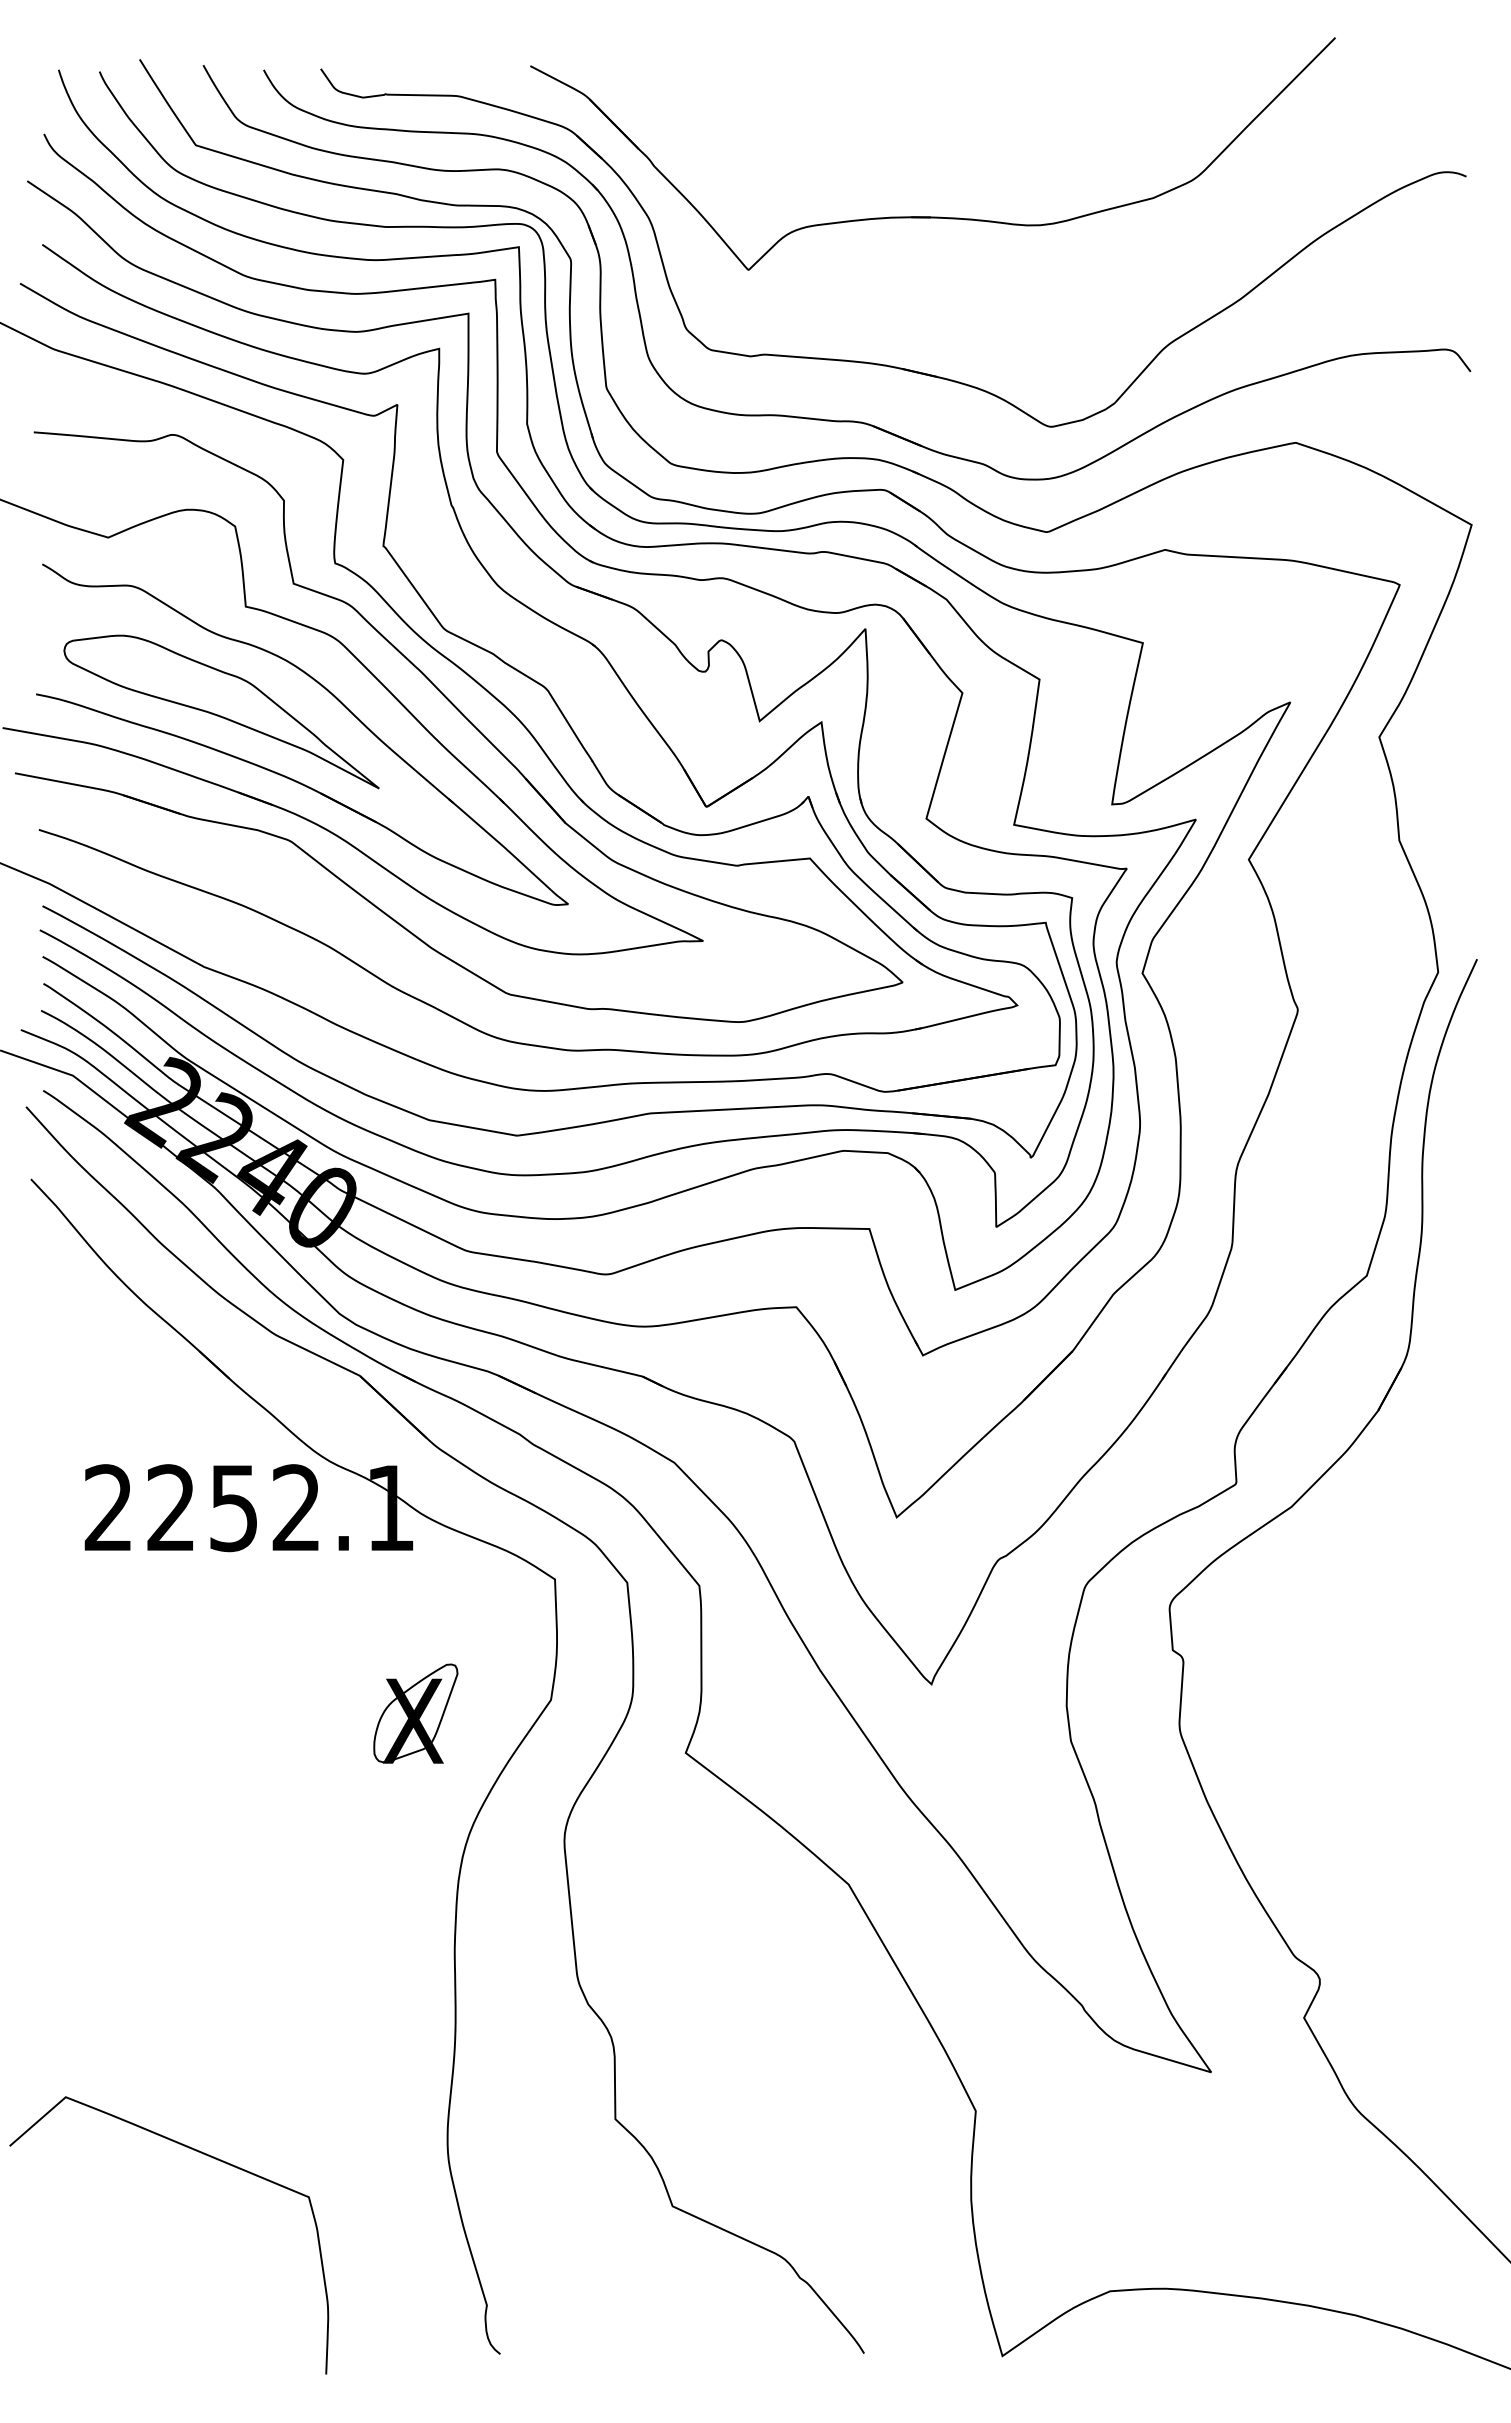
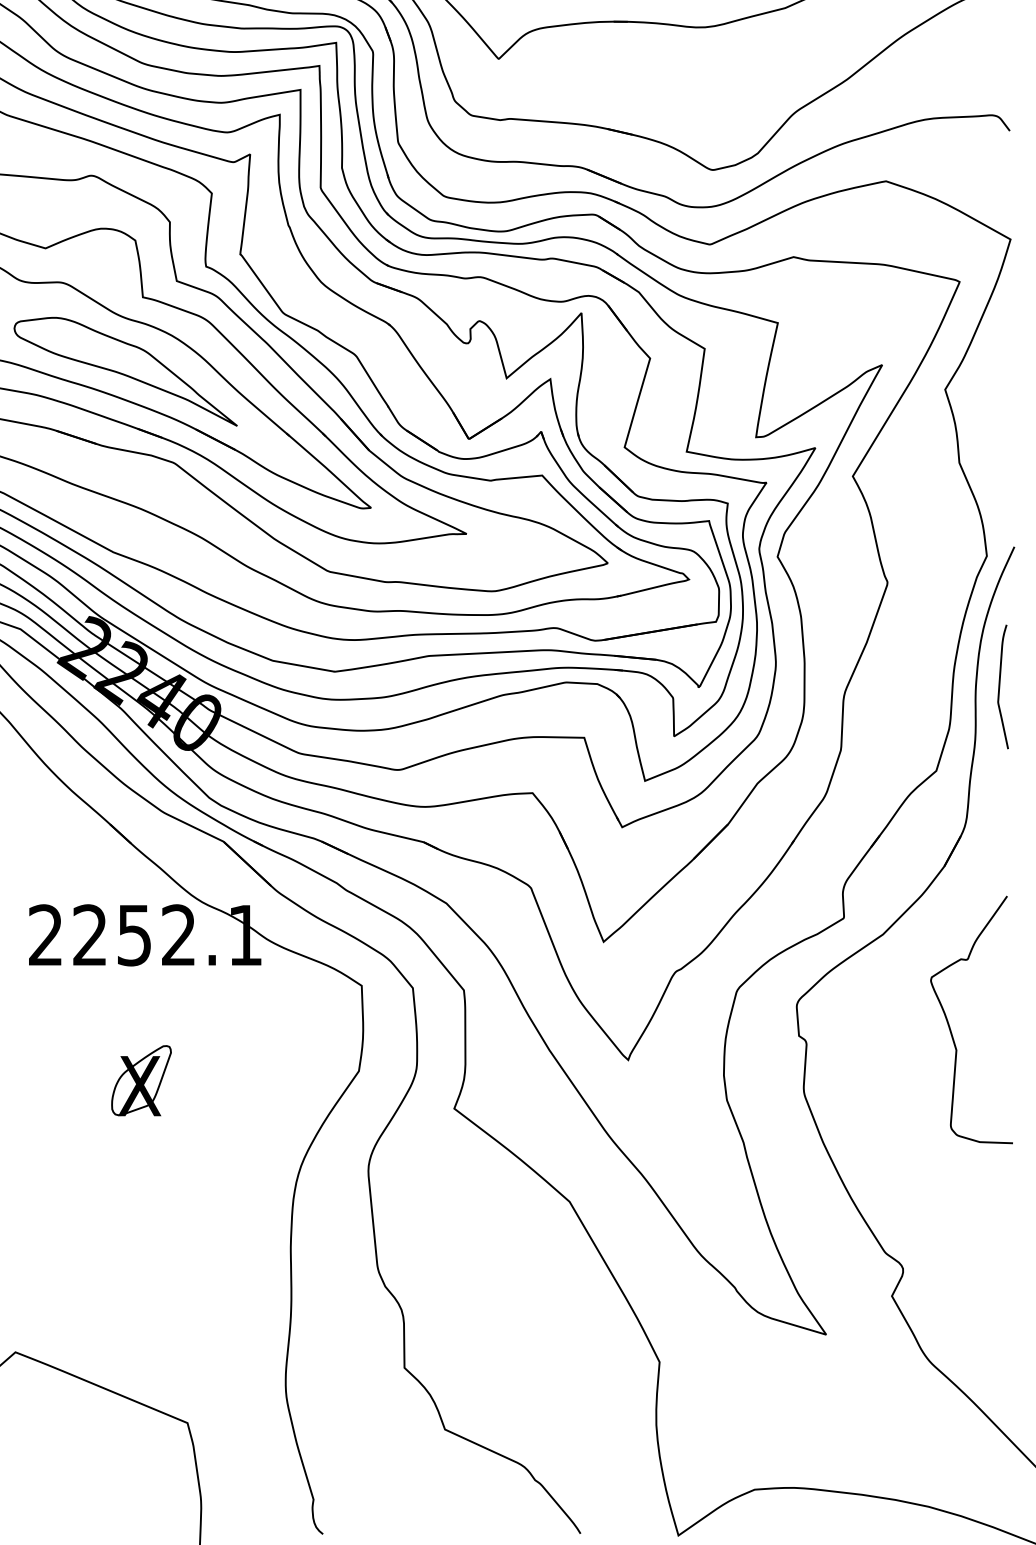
curve: (1456, 1157) -> (999, 687), added
curve: (1385, 1634) -> (949, 1024), added
part: (415, 1713) -> (141, 1080), moved

